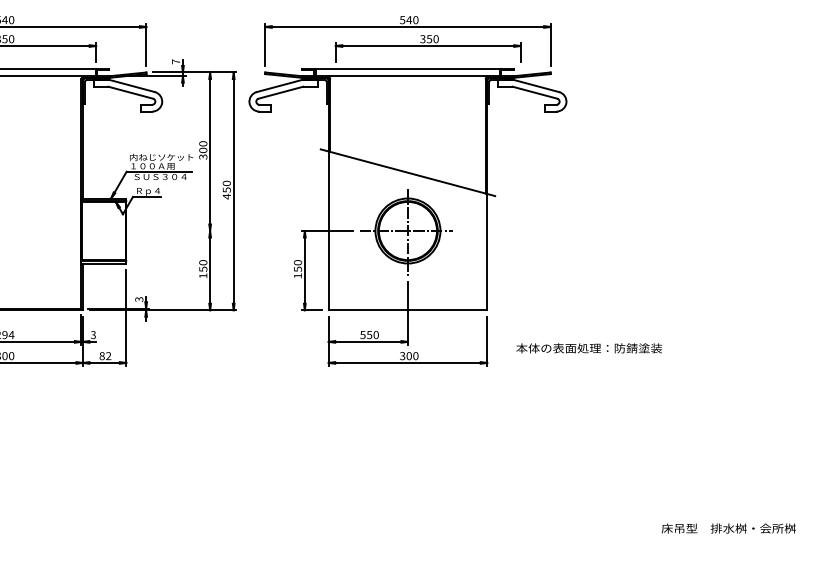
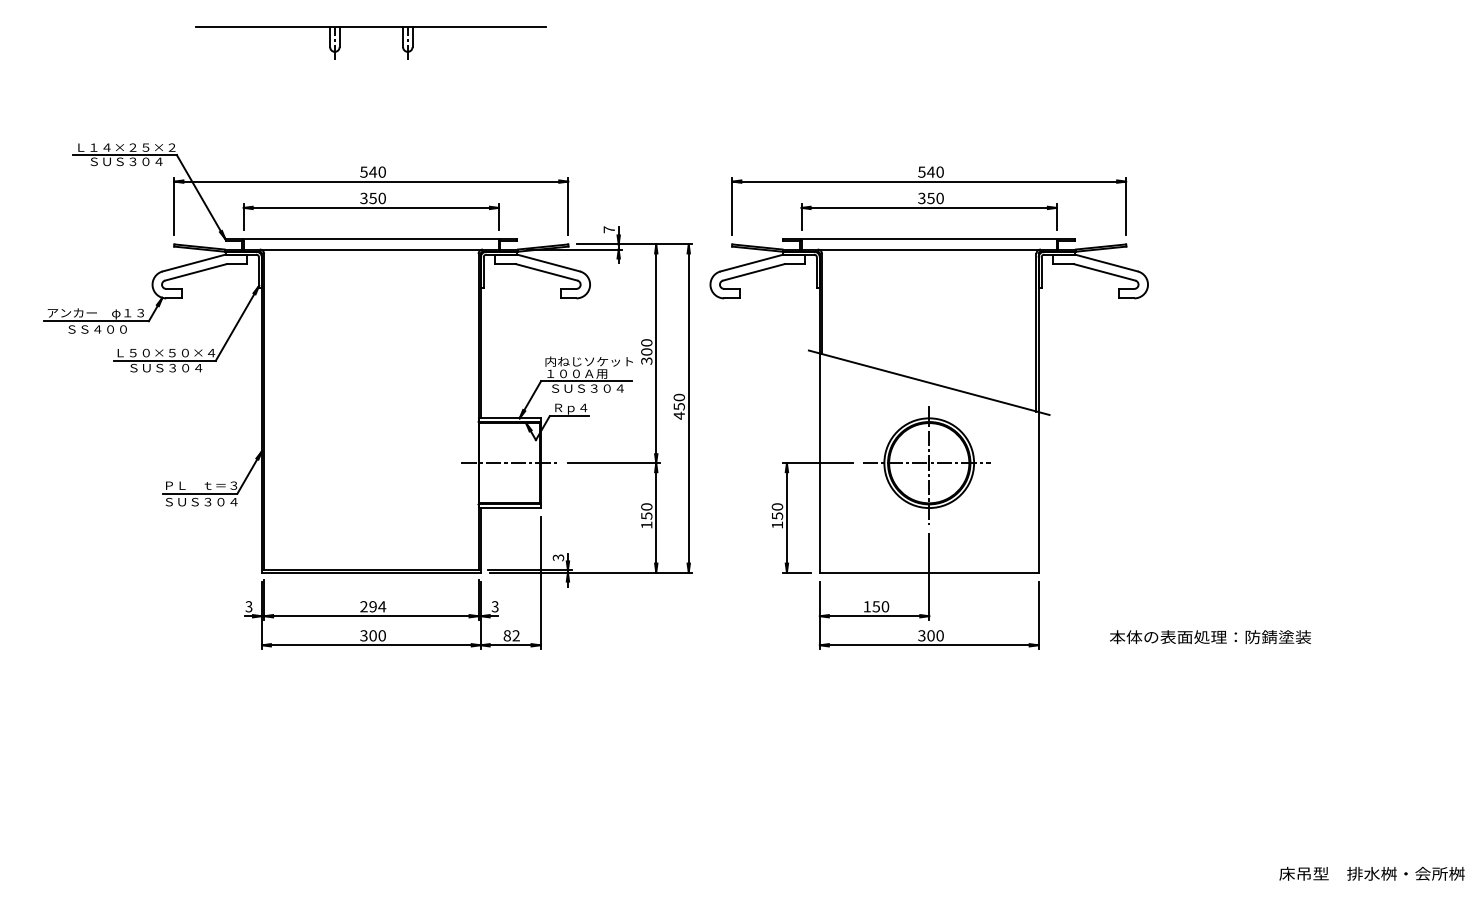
part: (427, 48) -> (928, 211), moved
line: (103, 231) -> (509, 463), added
line: (179, 231) -> (613, 463), added
text: (362, 334) -> (866, 606), 550 -> 150
text: (589, 348) -> (1210, 637), moved

